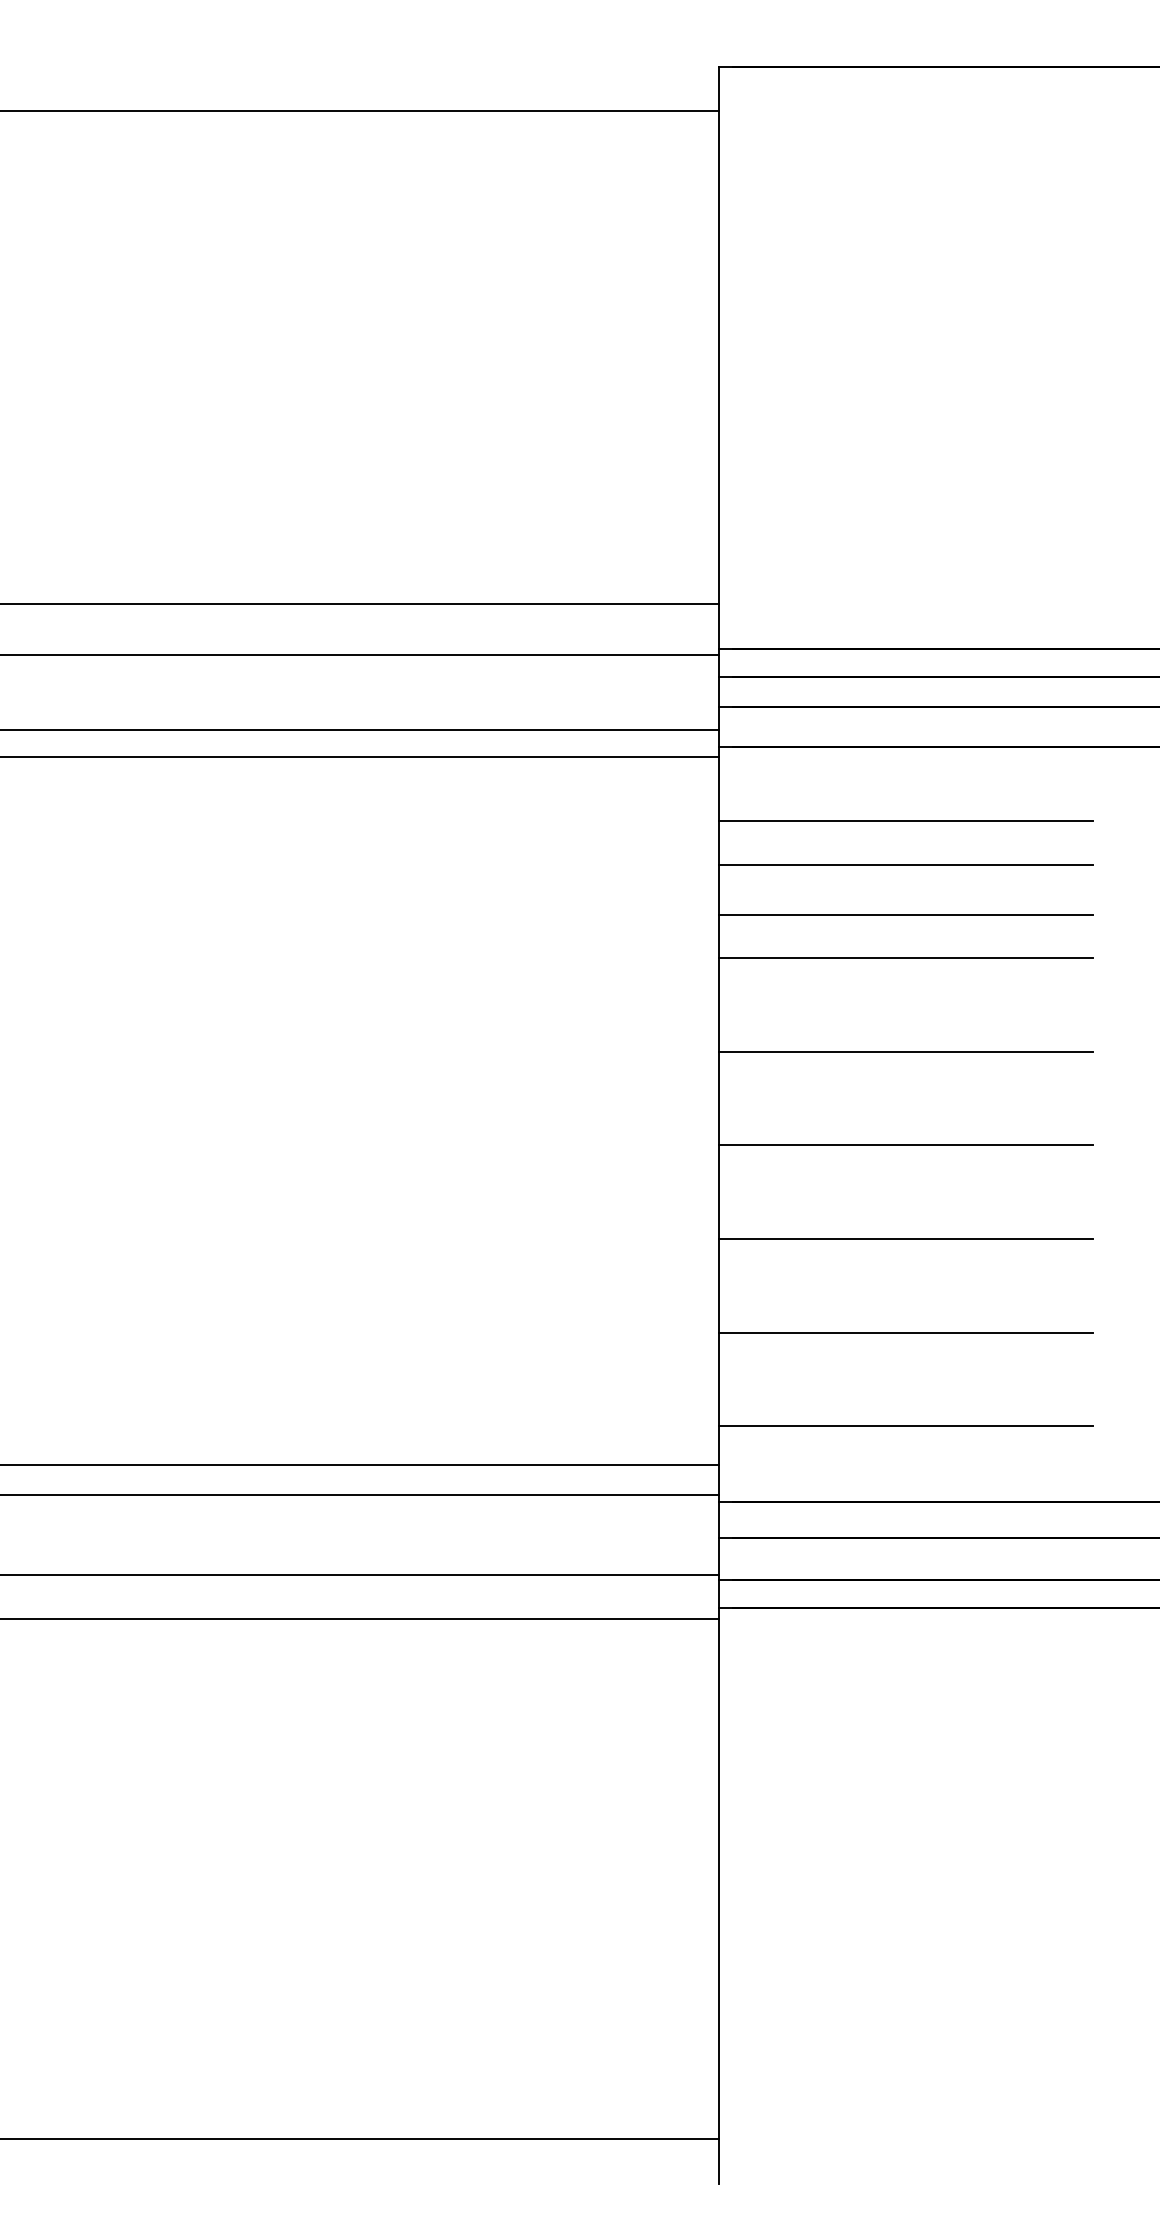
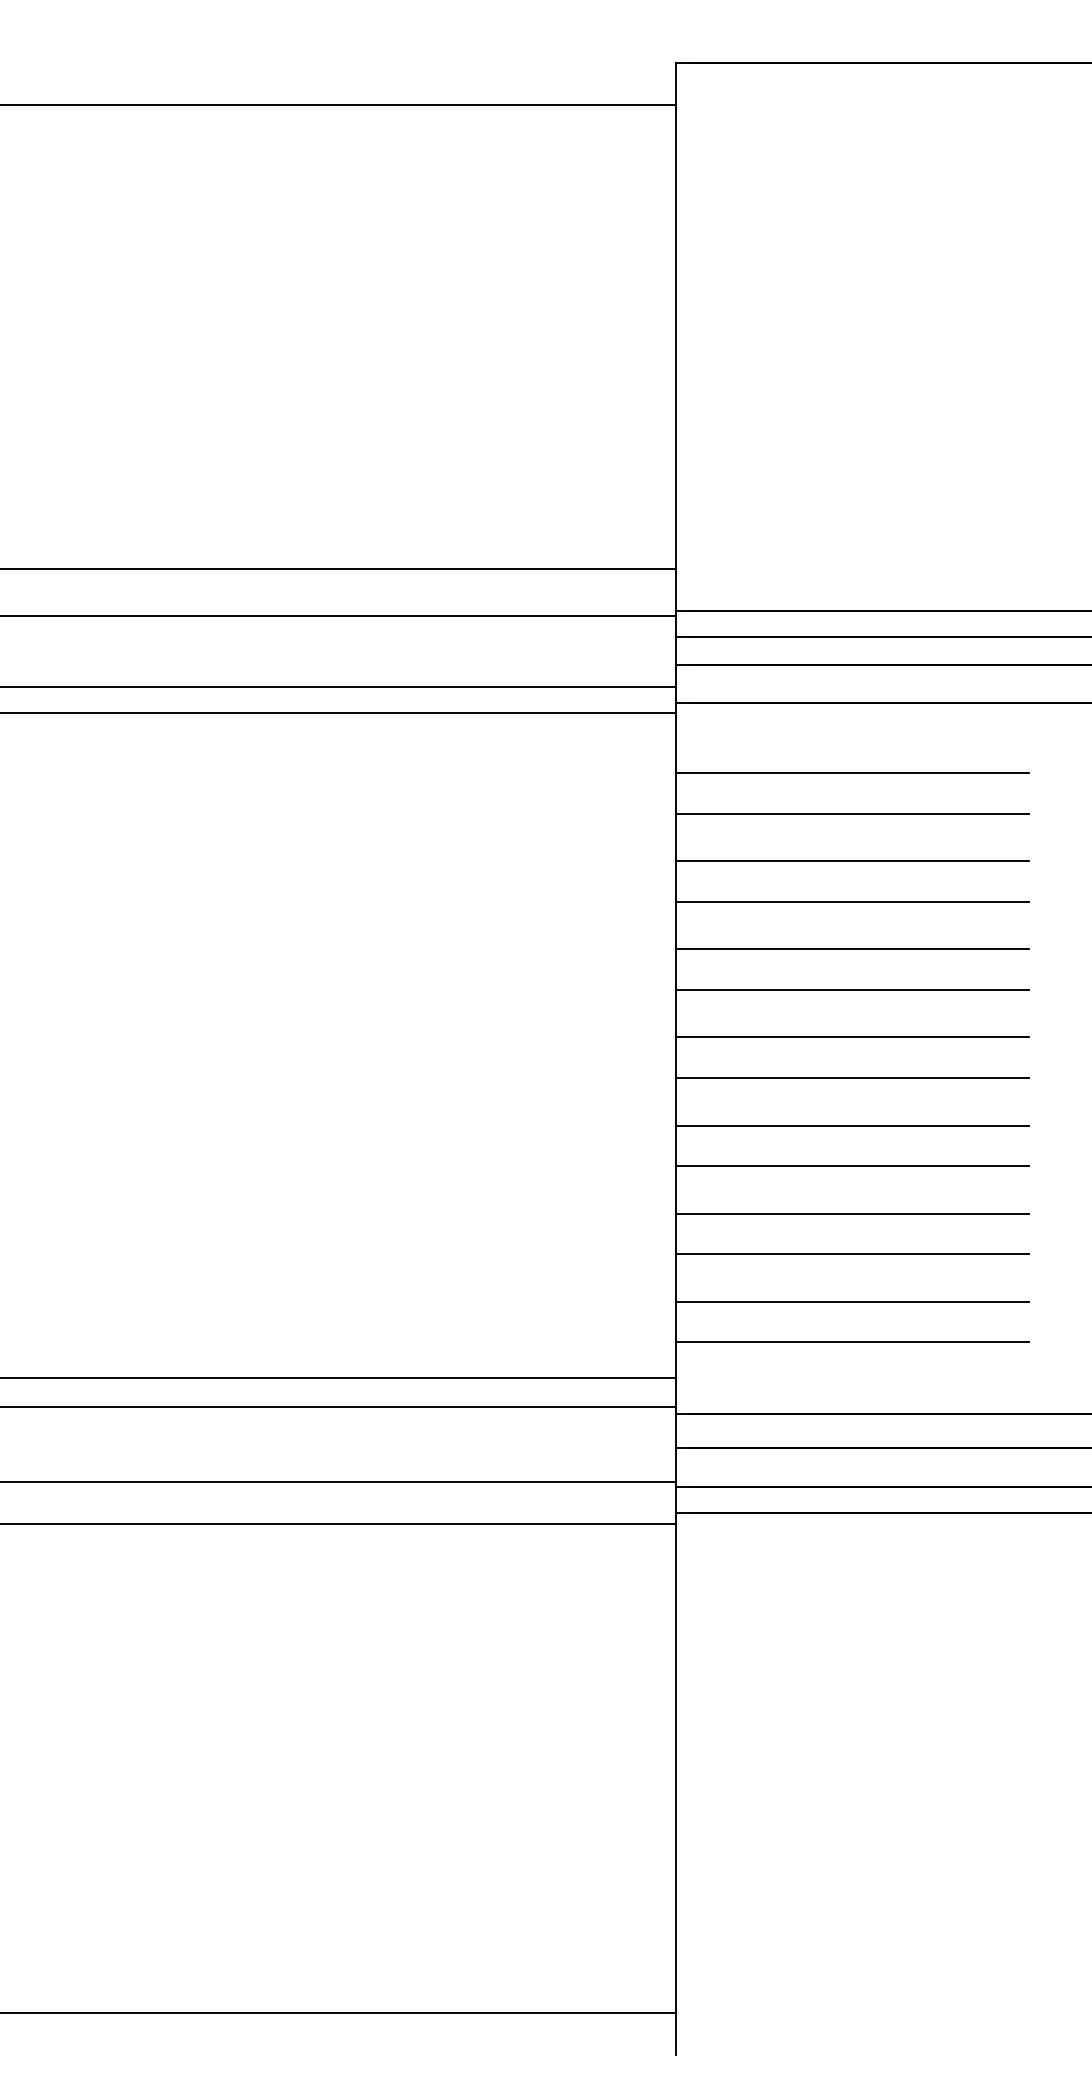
line: (905, 1008) -> (852, 949), added
line: (905, 1102) -> (852, 1037), added
line: (905, 1195) -> (852, 1125), added
line: (905, 1289) -> (852, 1213), added
line: (905, 1382) -> (852, 1301), added

